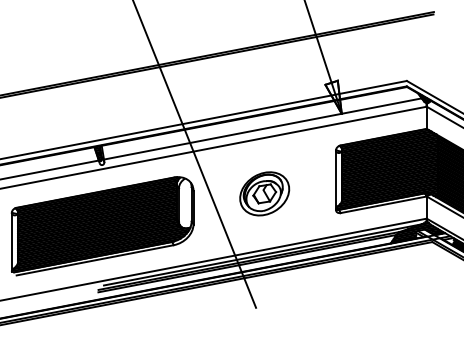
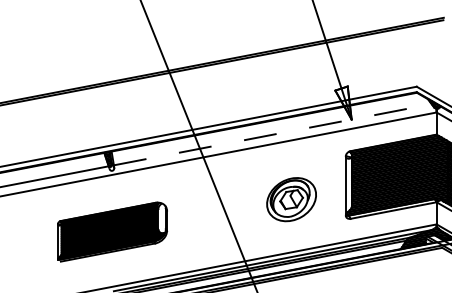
line: (262, 128) -> (272, 134), solid -> dashed
part: (264, 193) -> (291, 199), moved
part: (102, 226) -> (112, 232), size x0.6

